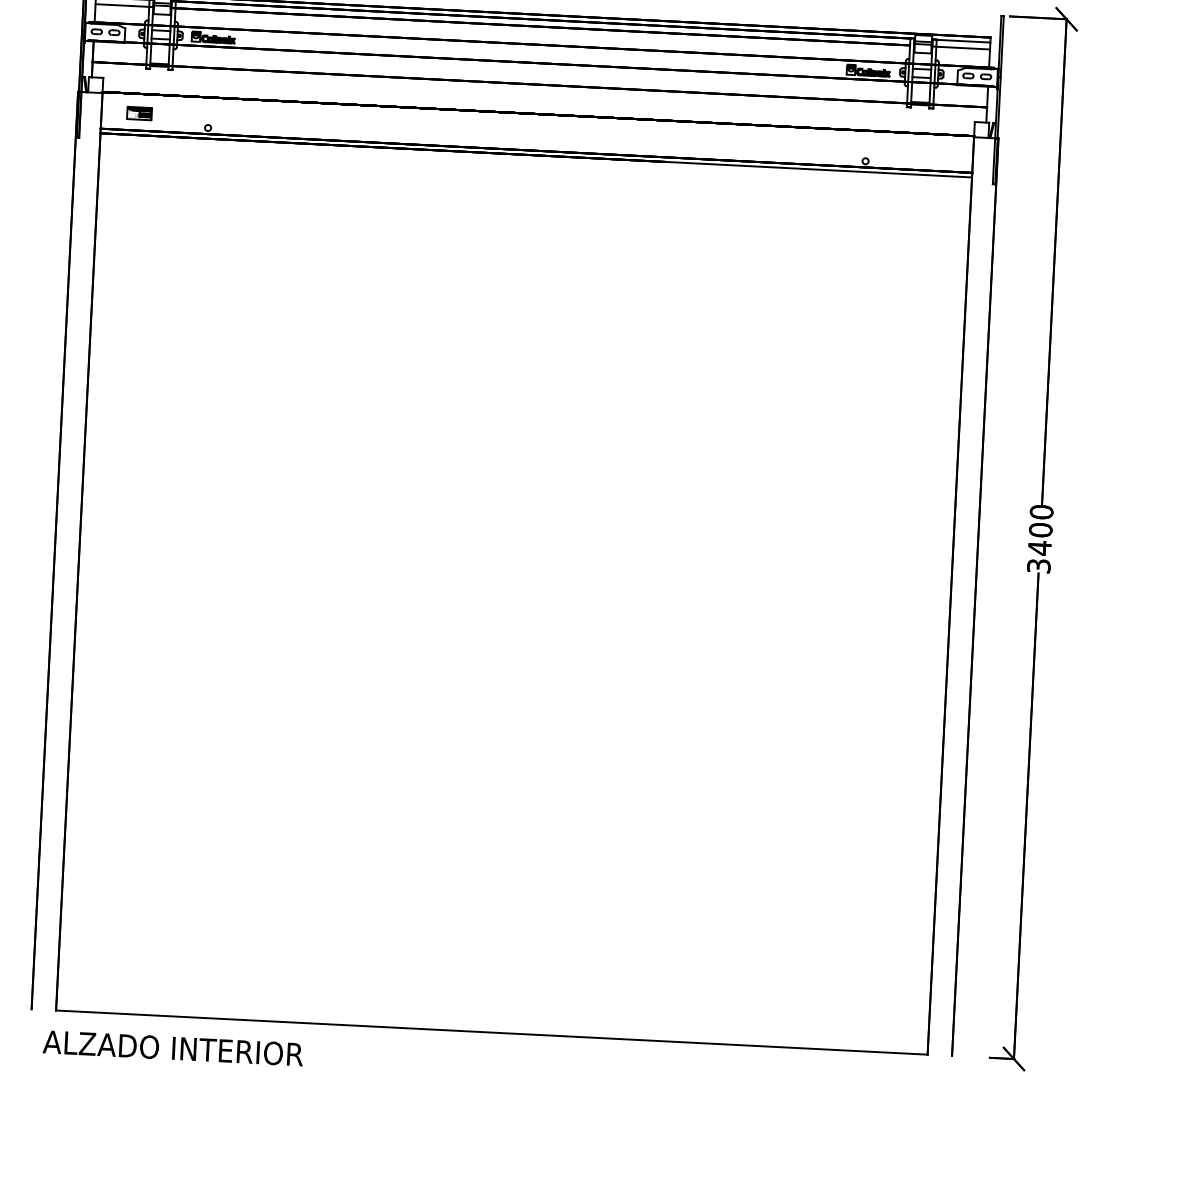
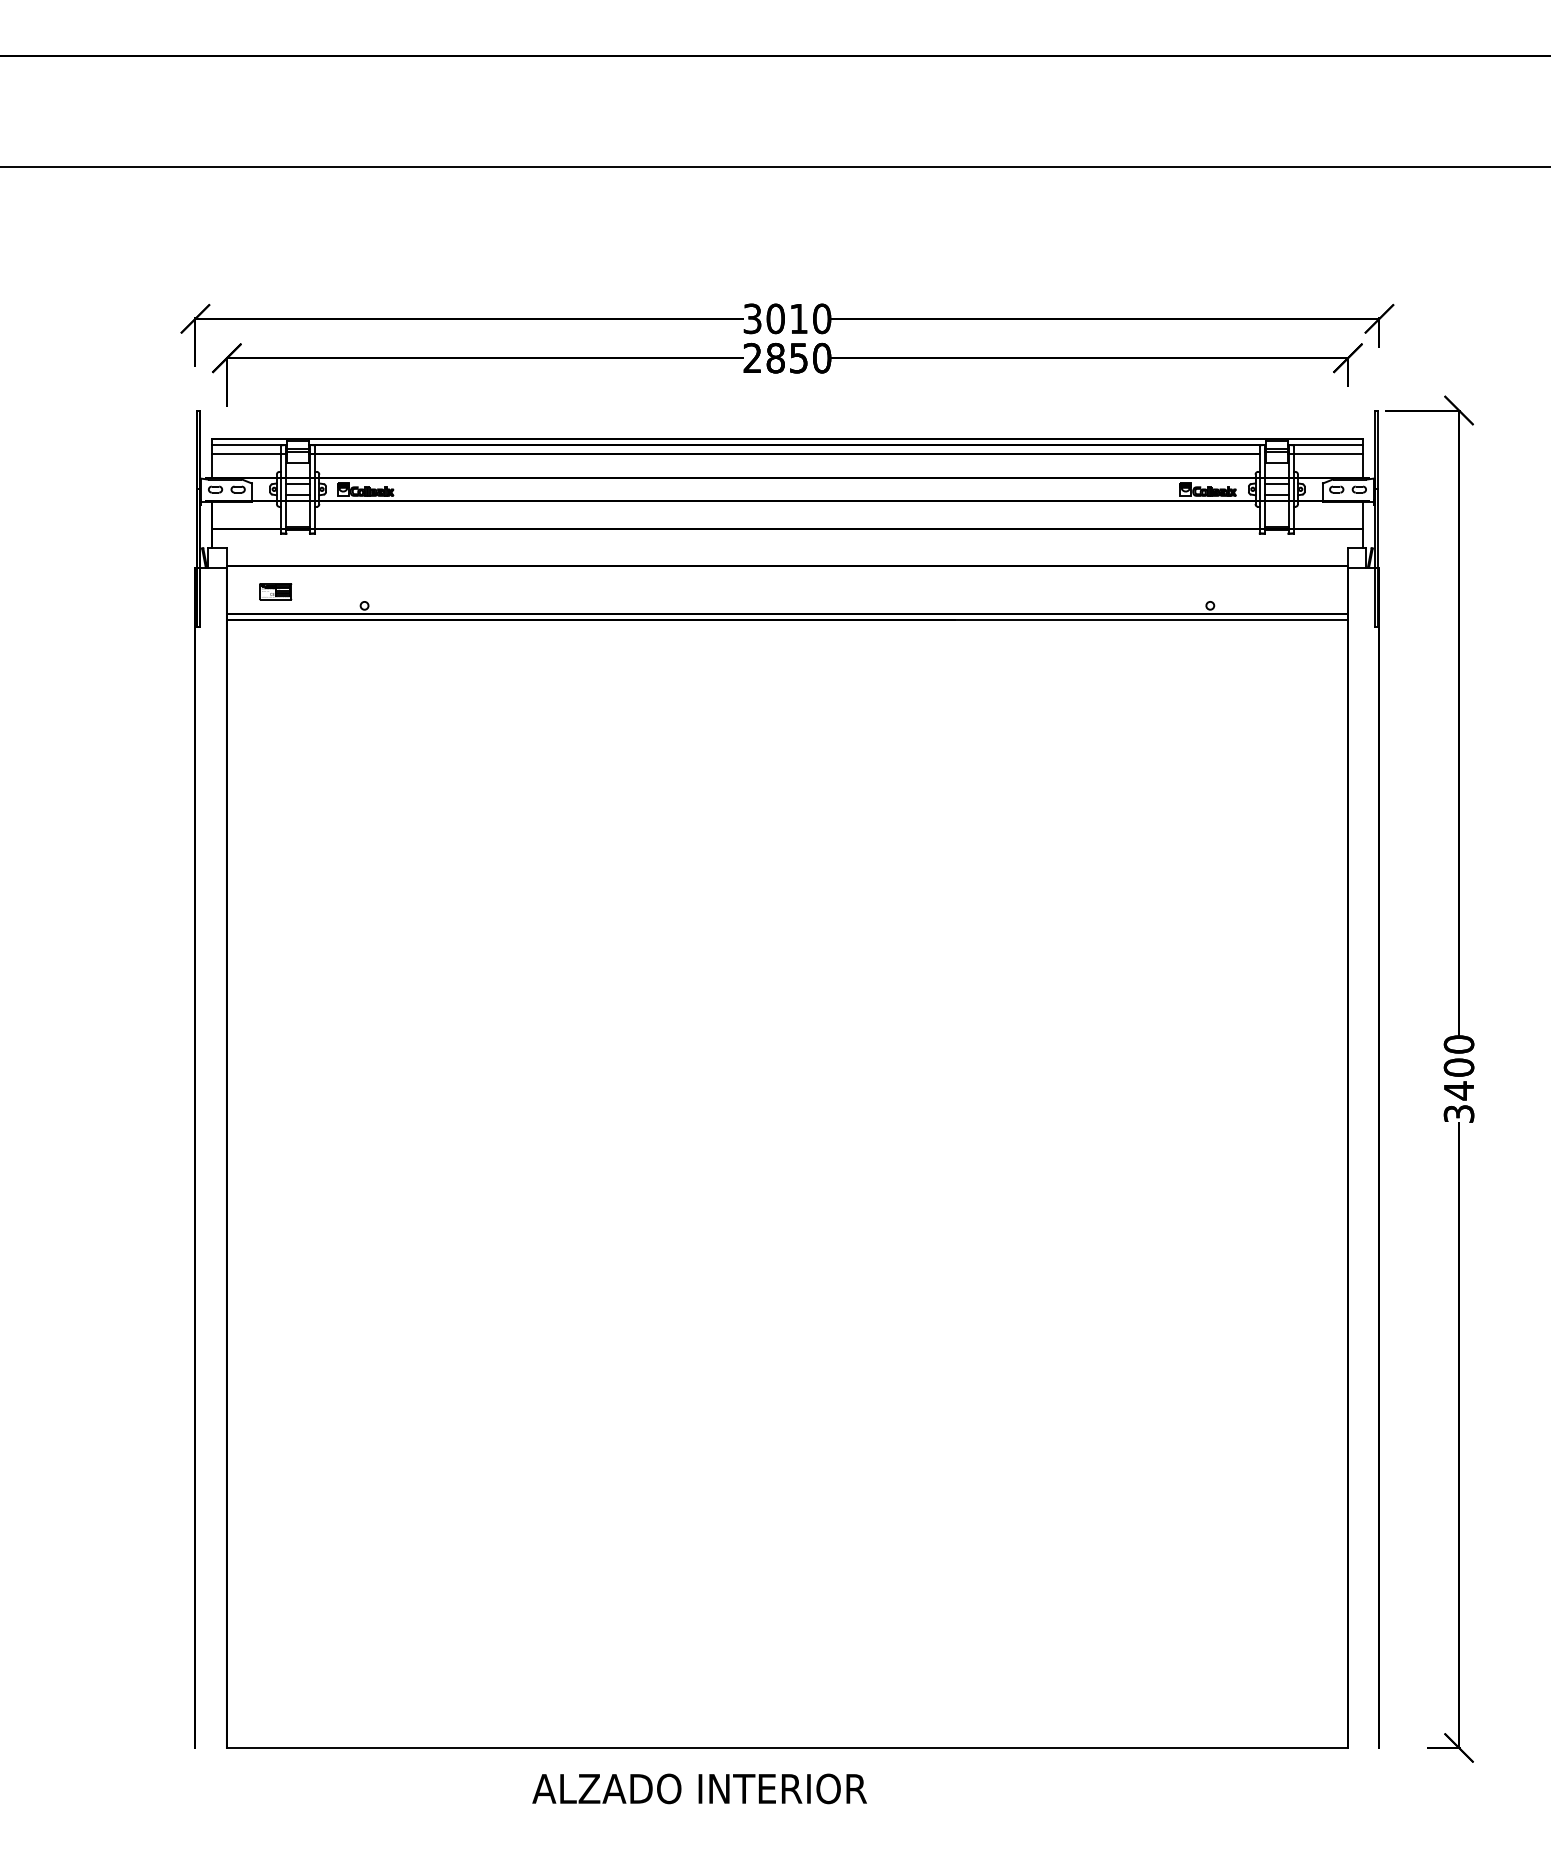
text: (173, 1048) -> (699, 1788), moved

